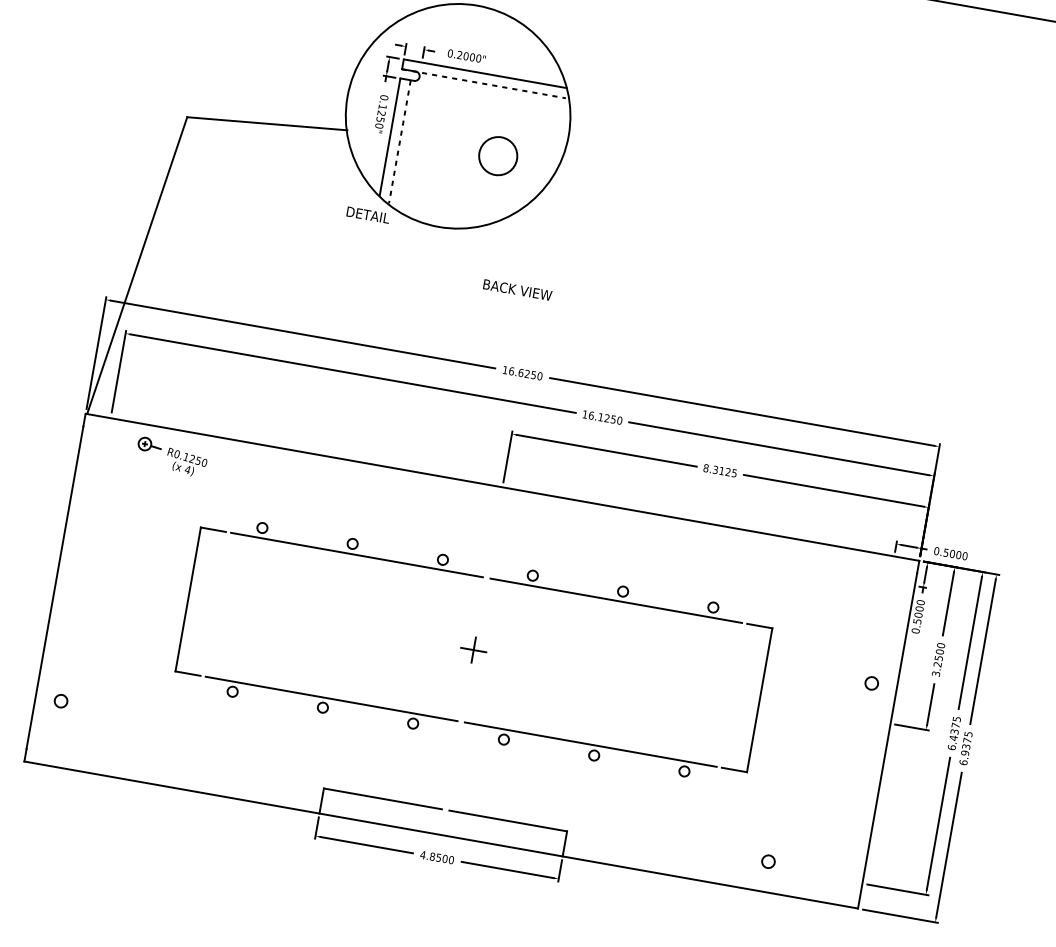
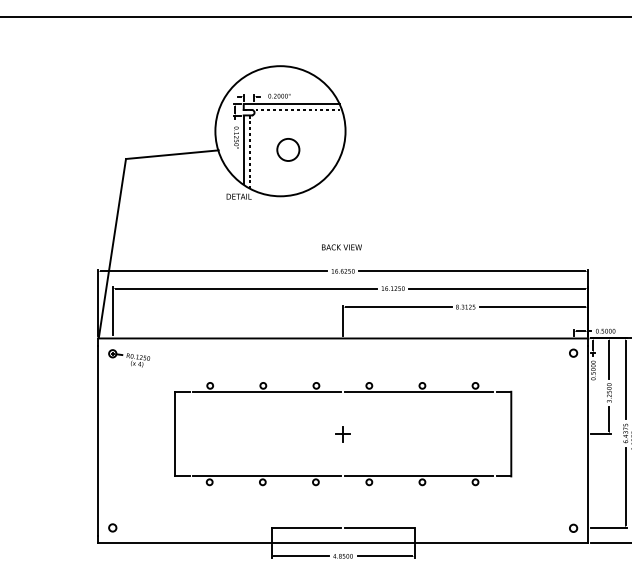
circle: (498, 155) -> (288, 149), moved
text: (516, 290) -> (341, 247), moved
part: (170, 456) -> (128, 358), moved
circle: (871, 682) -> (573, 352), moved
circle: (60, 700) -> (112, 527), moved
circle: (768, 860) -> (573, 527), moved

